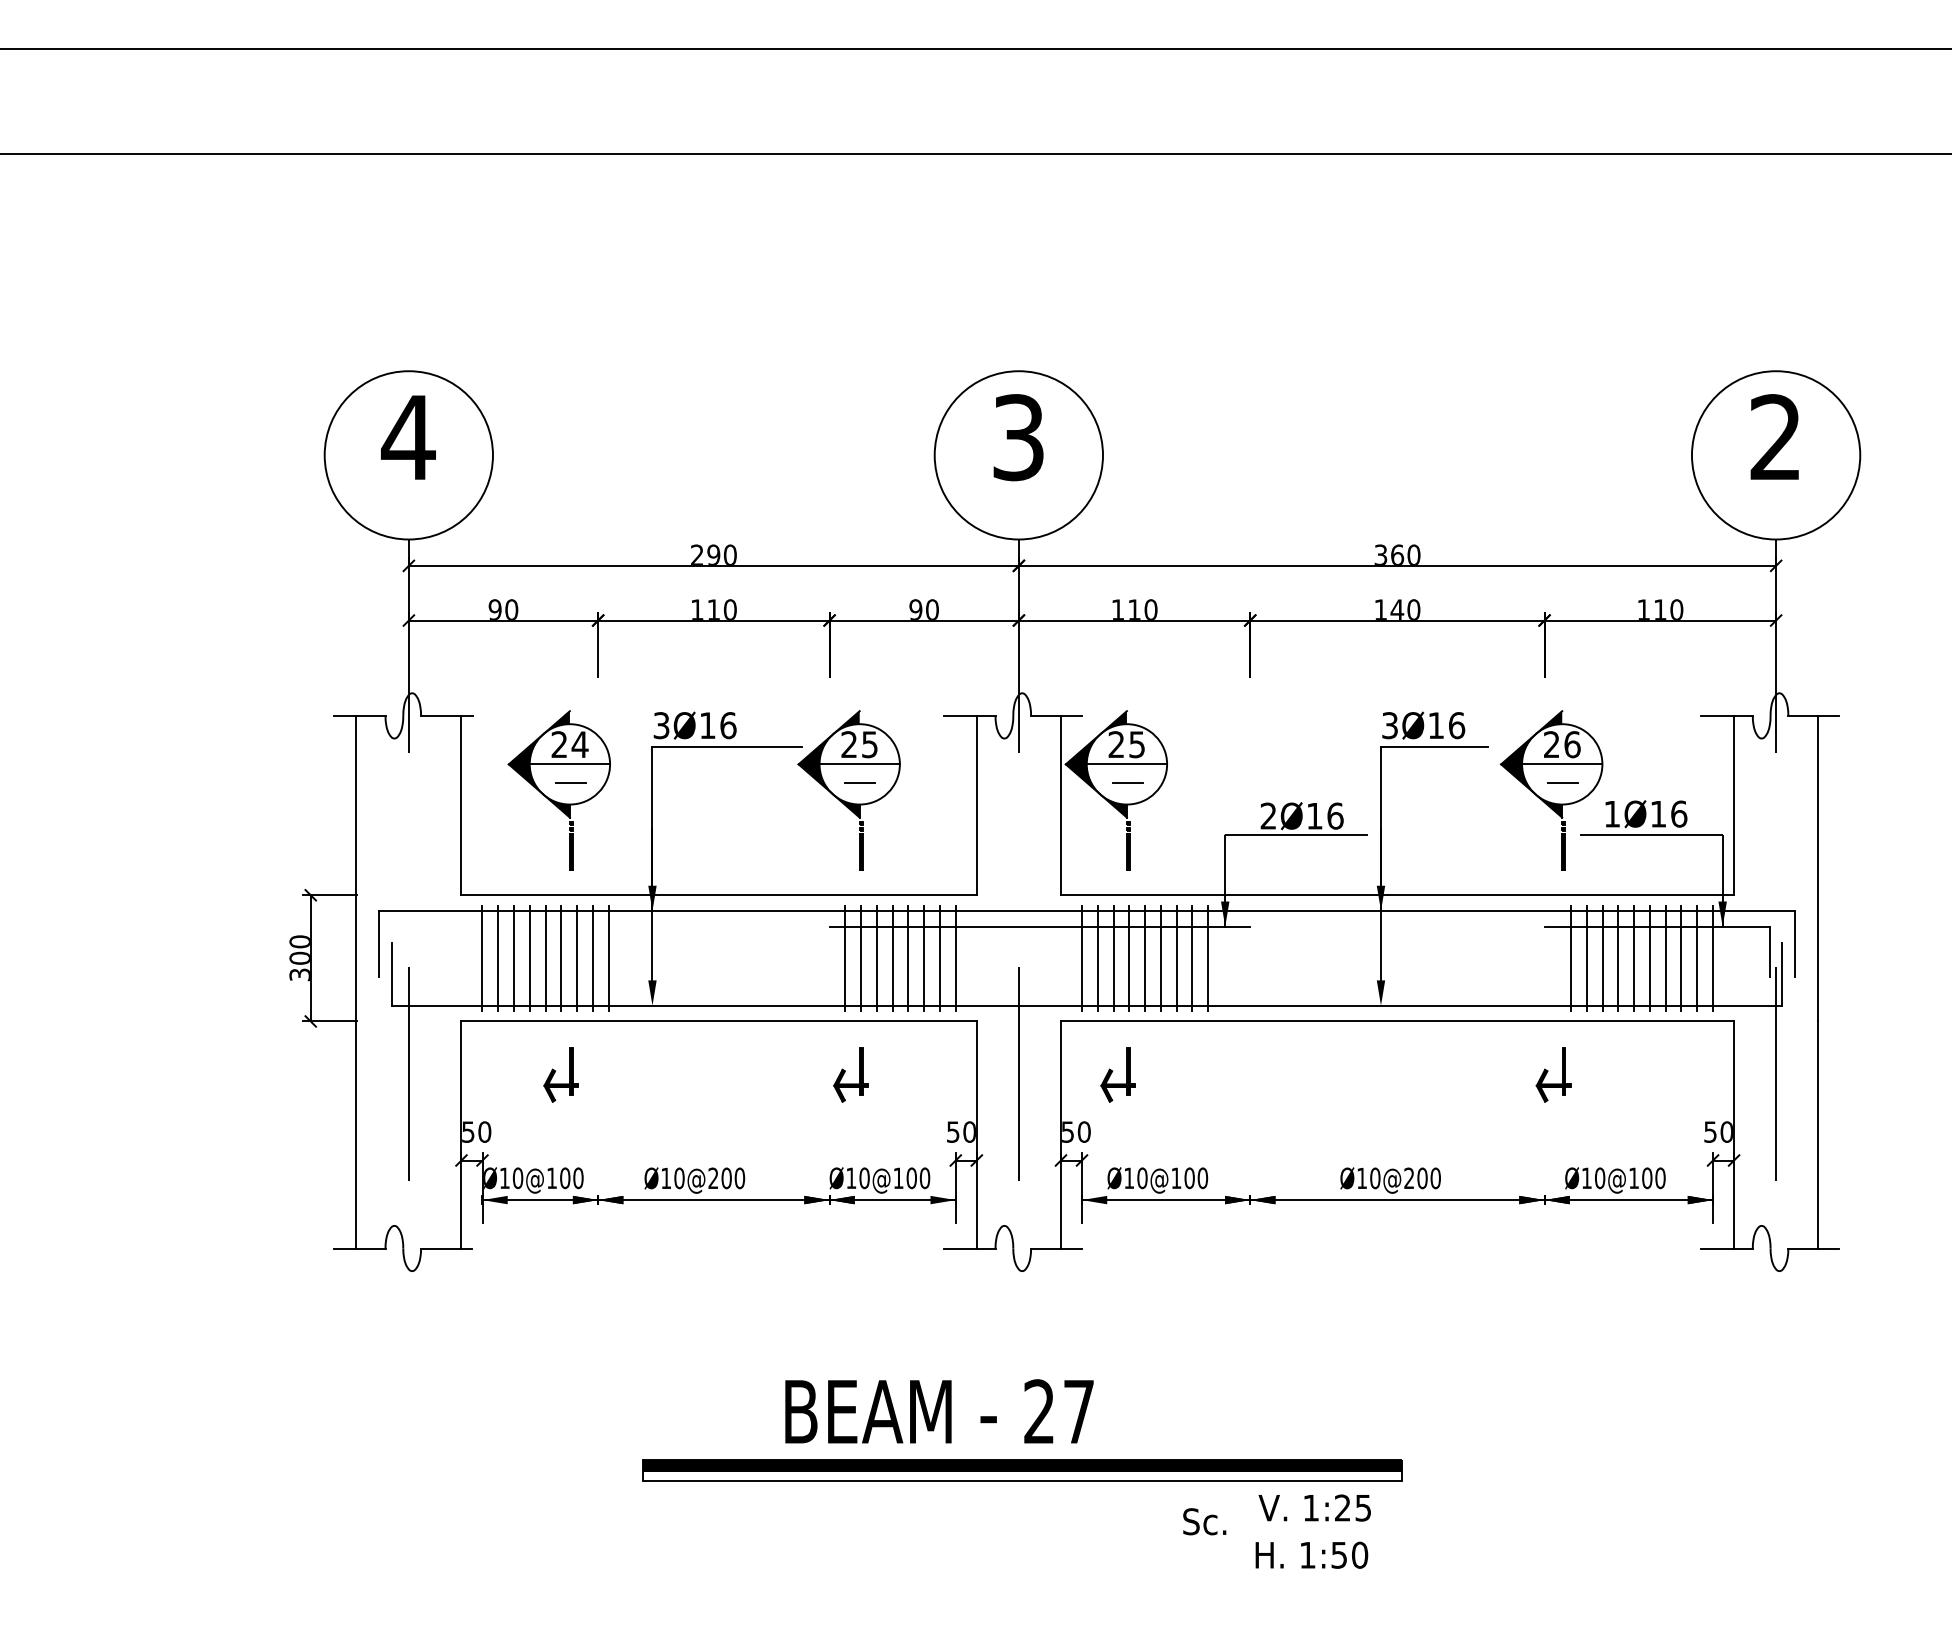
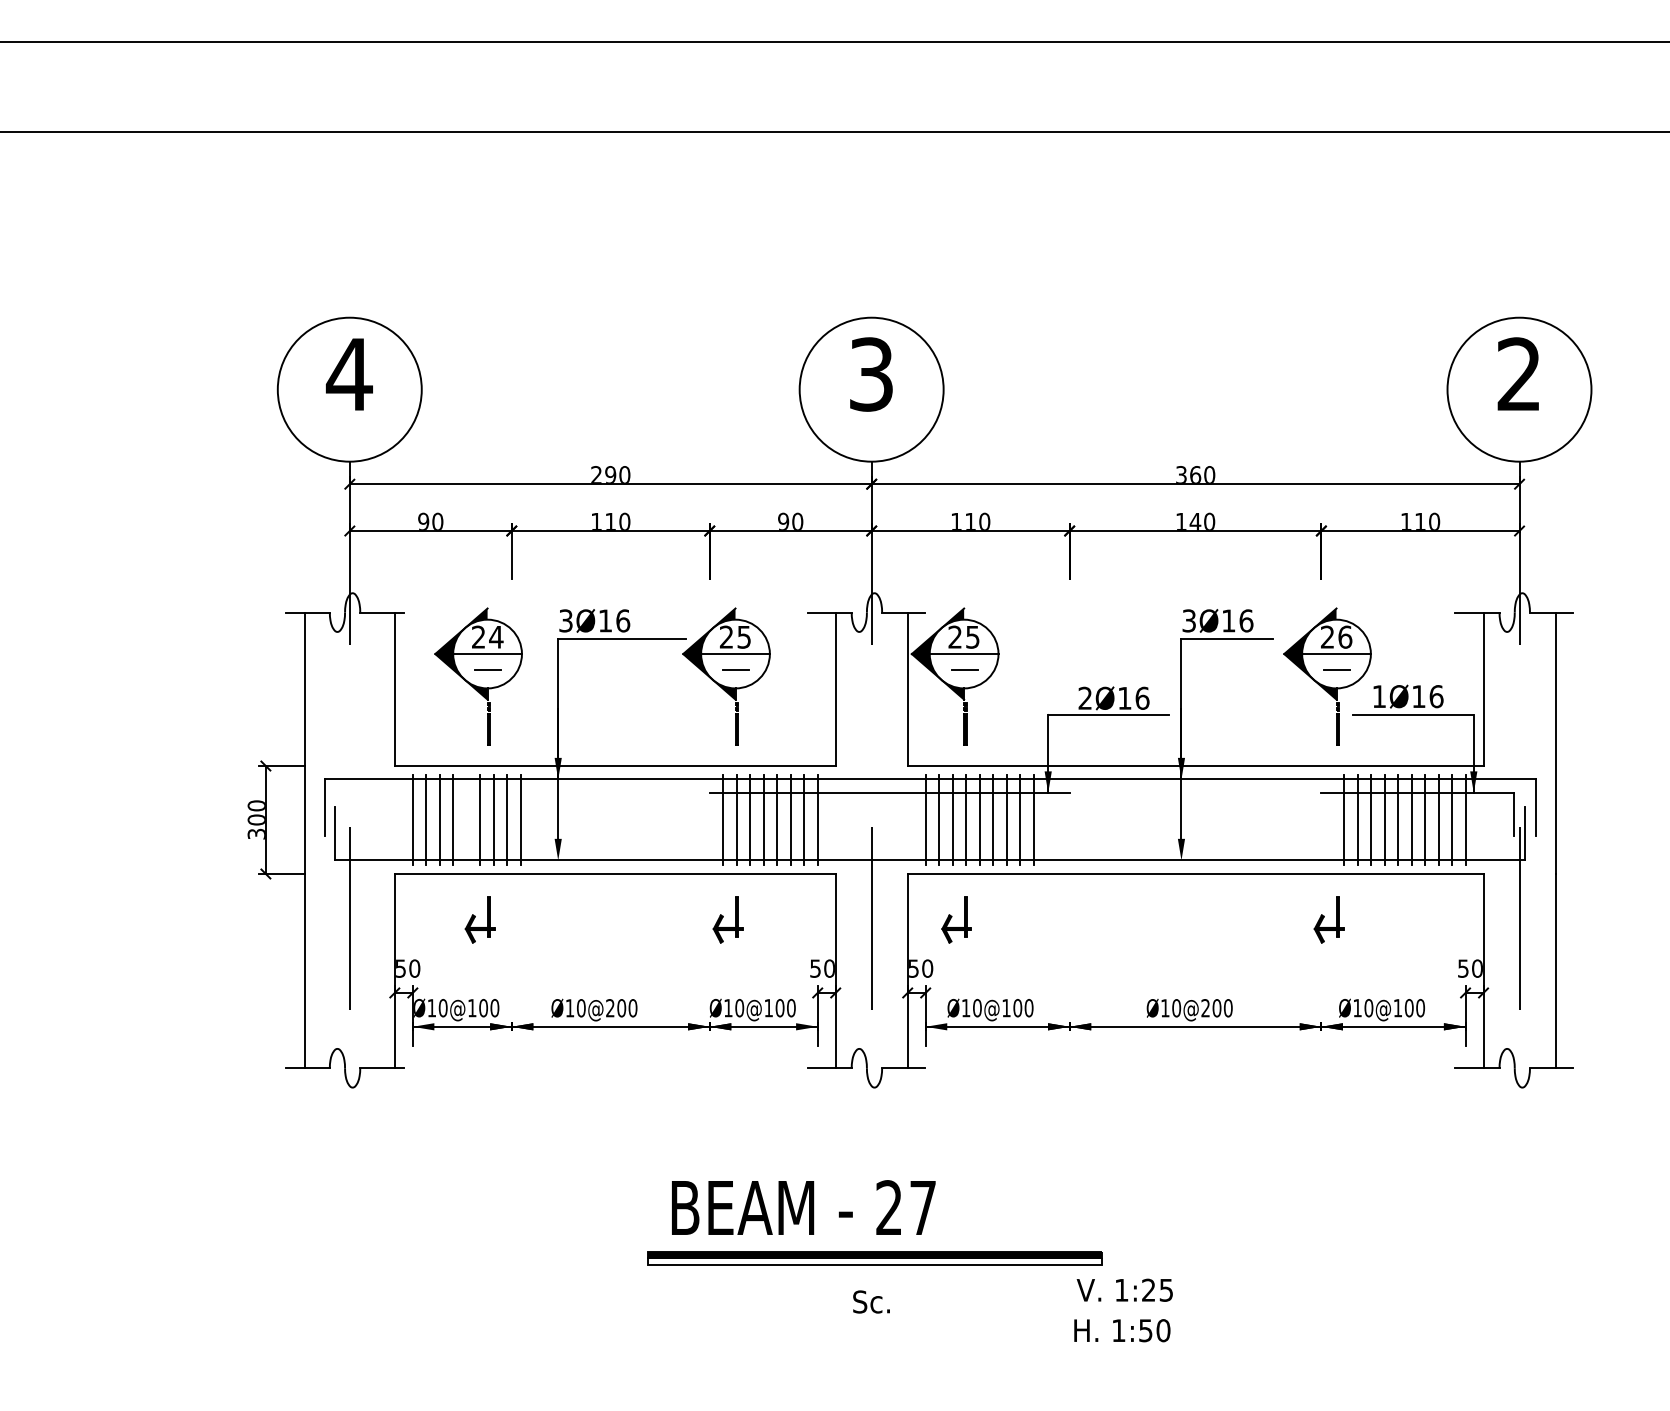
line: (545, 958) -> (466, 820), removed
part: (1022, 1470) -> (874, 1258), size x0.7
text: (1204, 1521) -> (871, 1301), moved

